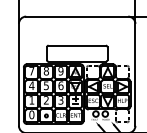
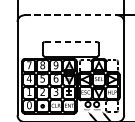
line: (77, 16) -> (71, 15), solid -> dashed
line: (77, 45) -> (71, 41), solid -> dashed

